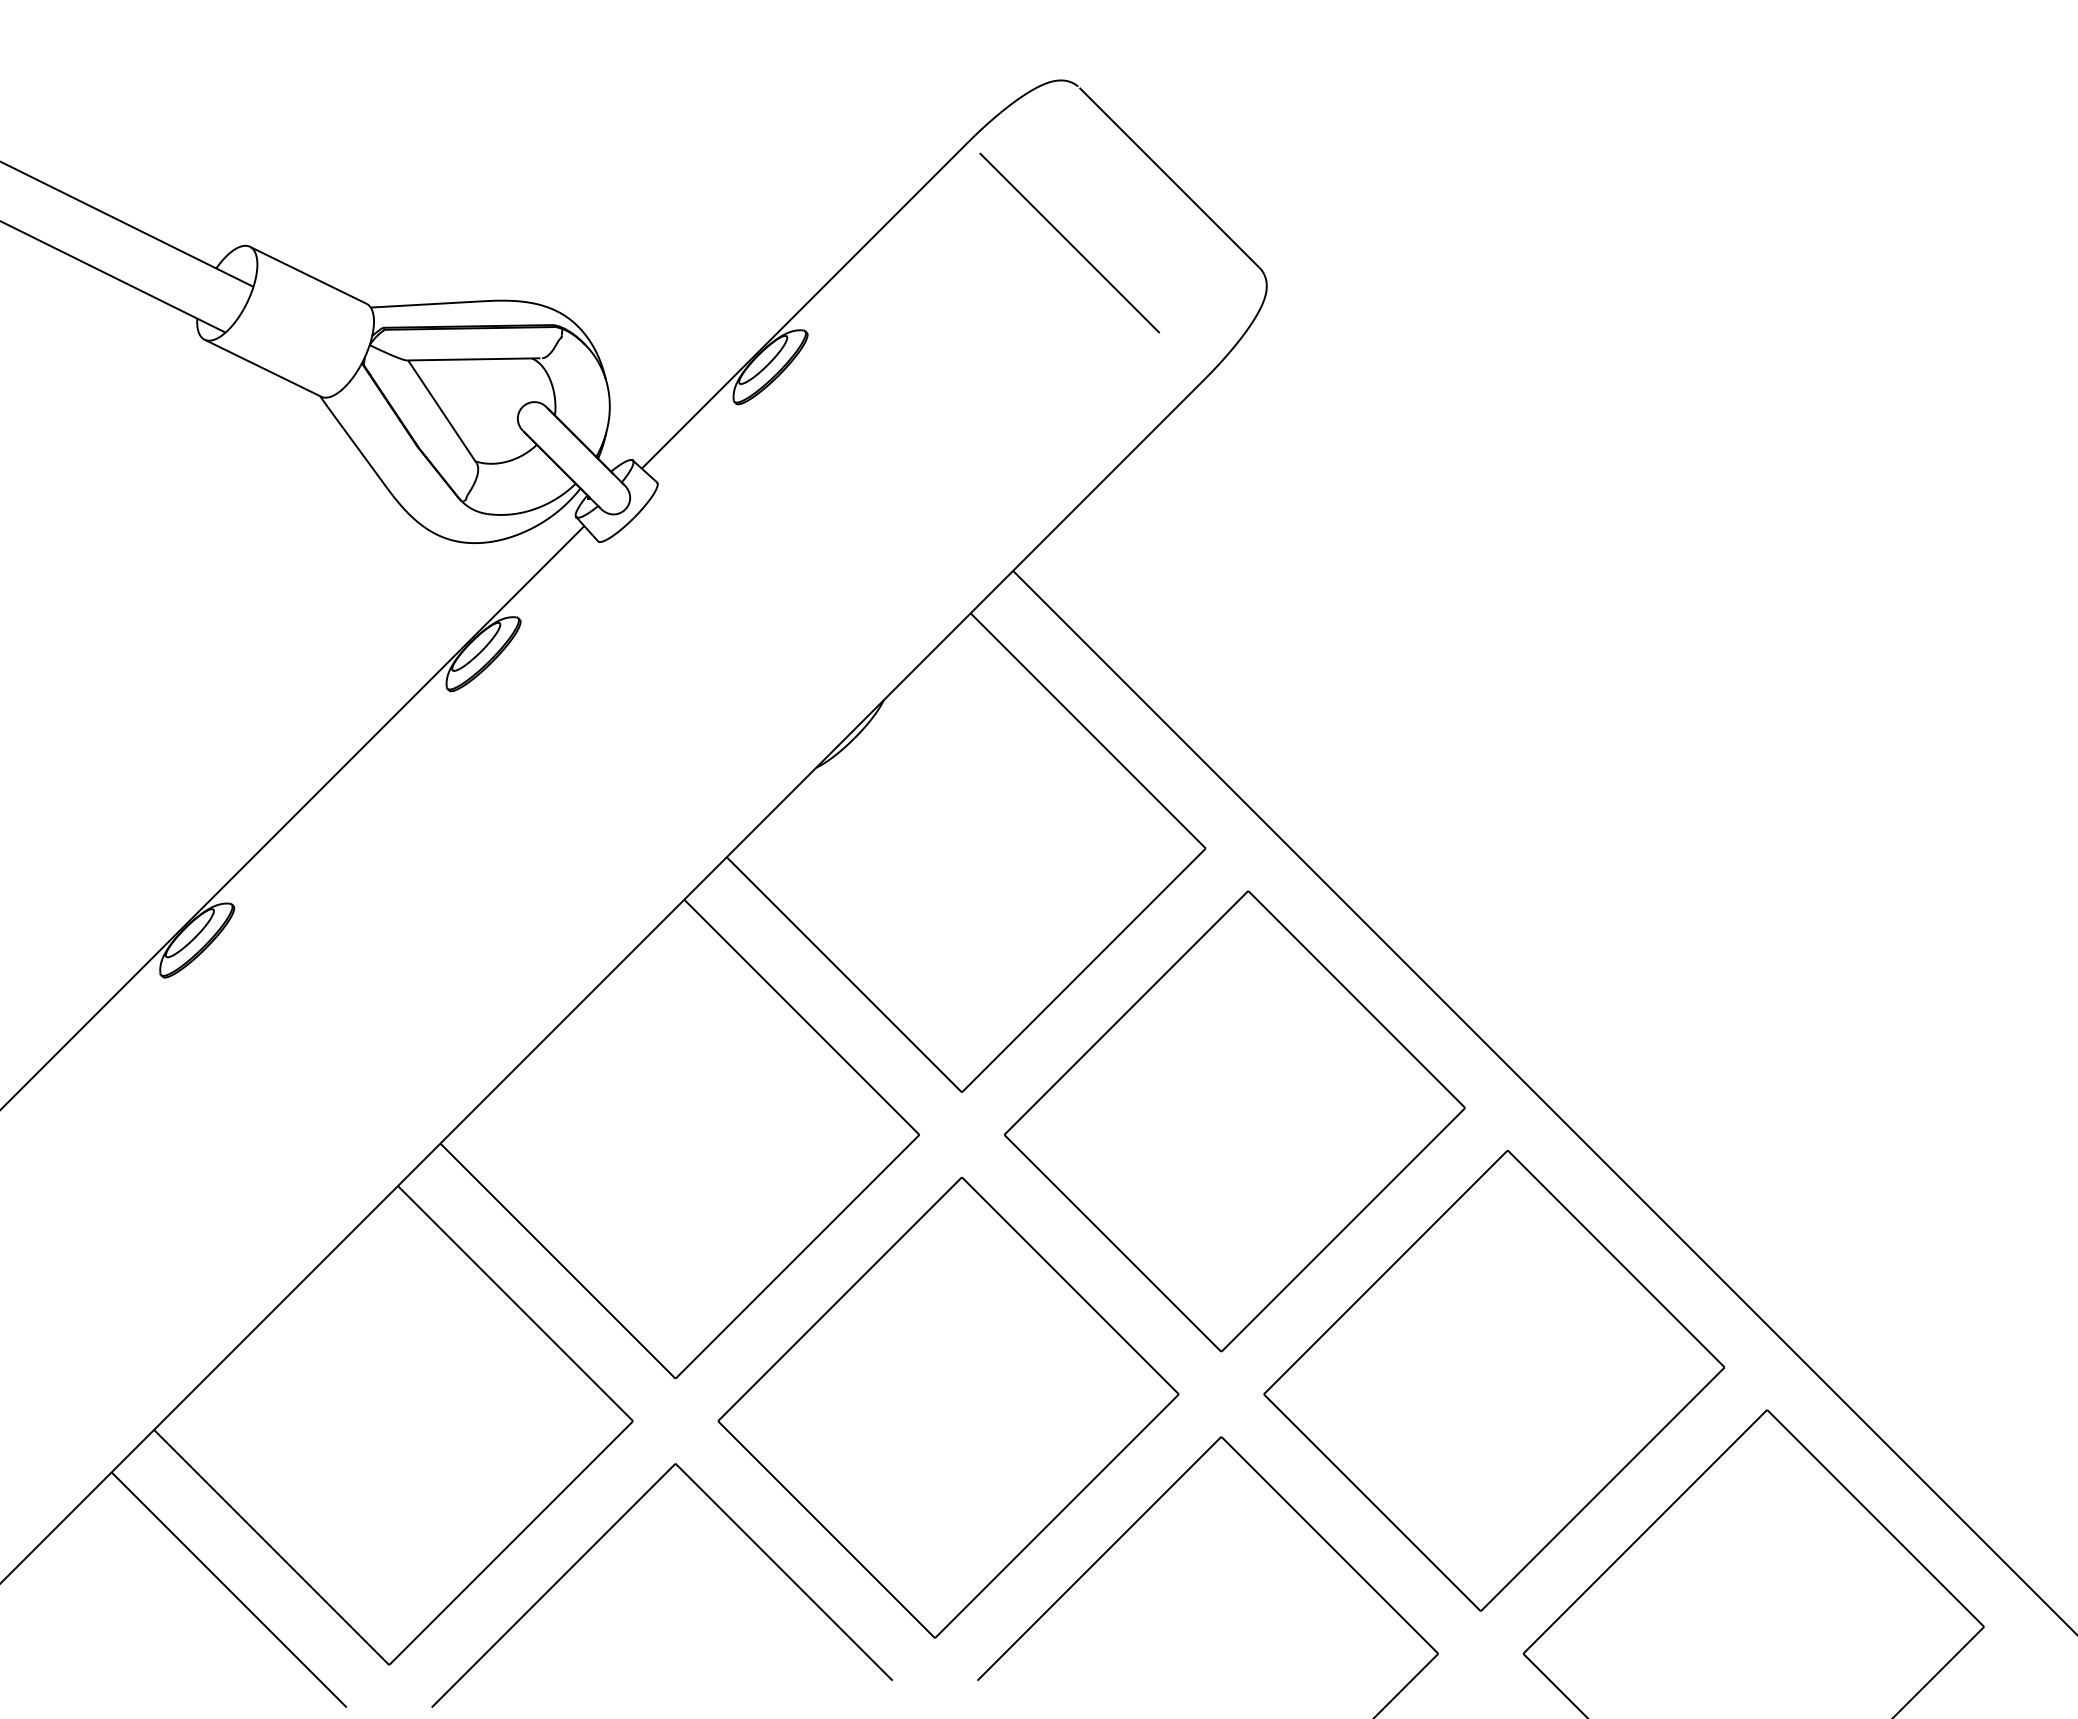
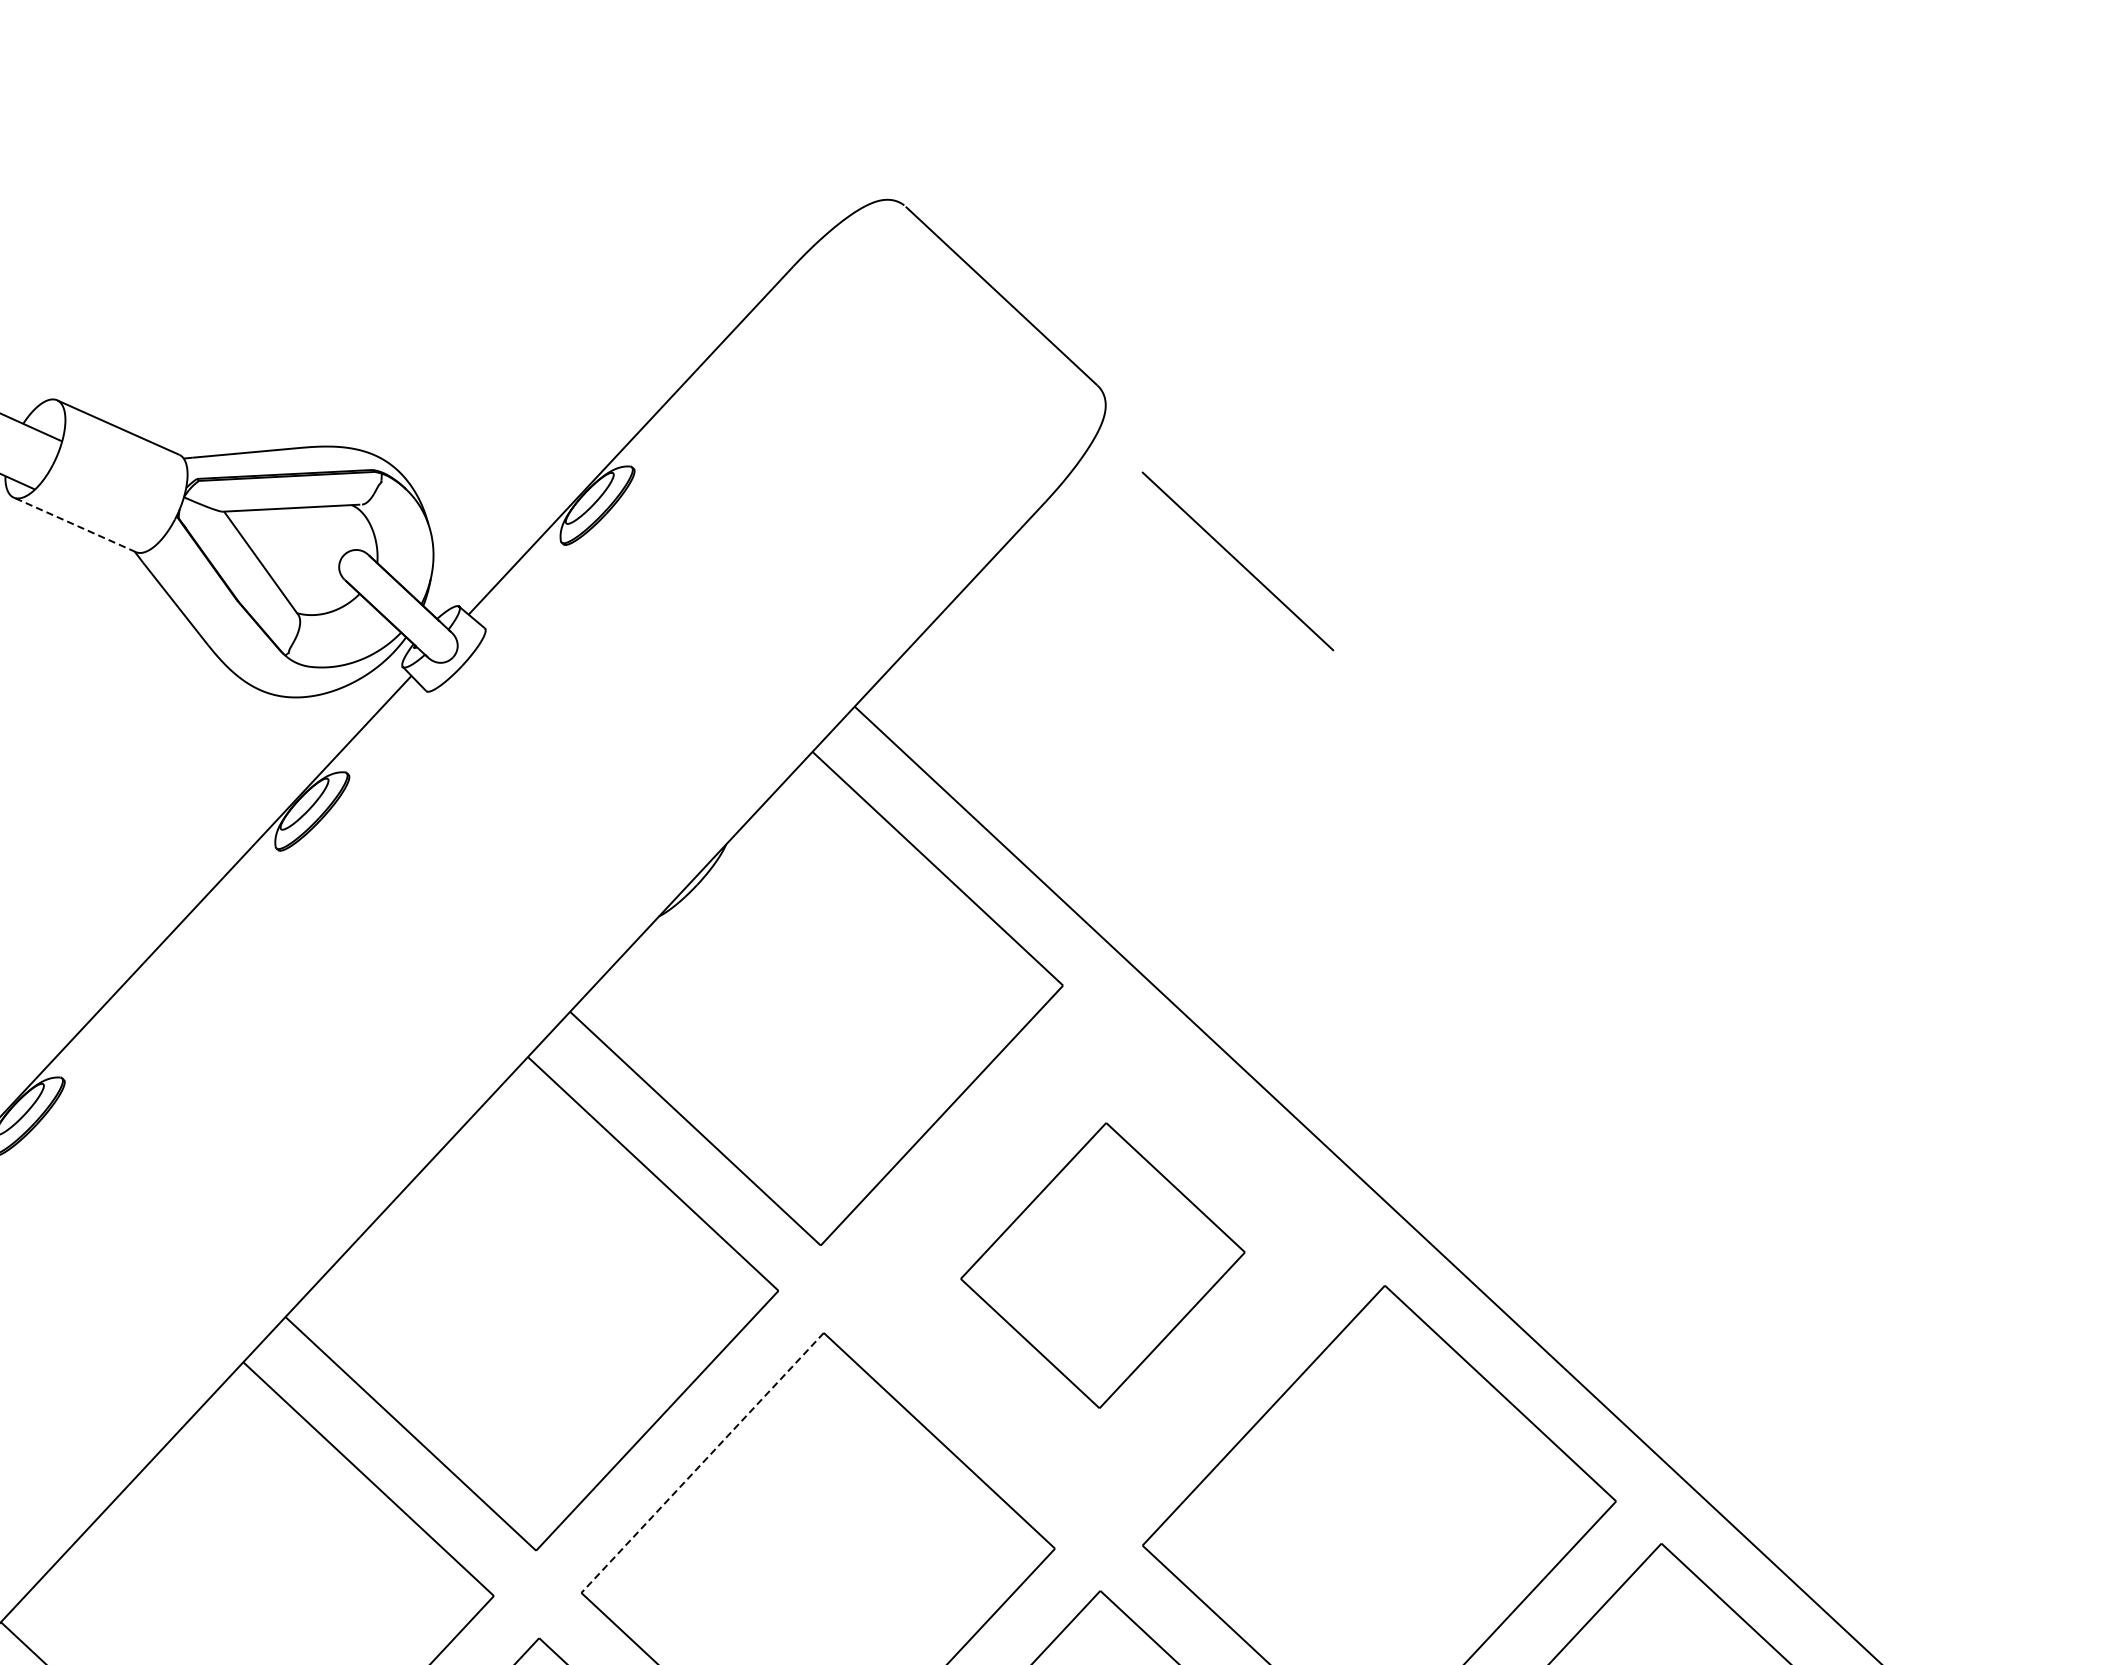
line: (1069, 242) -> (1237, 560), moved
line: (262, 368) -> (74, 525), solid -> dashed
part: (1234, 1121) -> (1102, 1265), size x0.6
line: (839, 1299) -> (702, 1463), solid -> dashed

